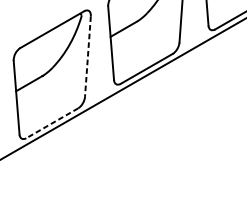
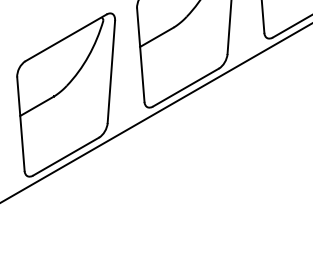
line: (88, 56) -> (111, 72), dashed -> solid
line: (52, 123) -> (66, 156), dashed -> solid

